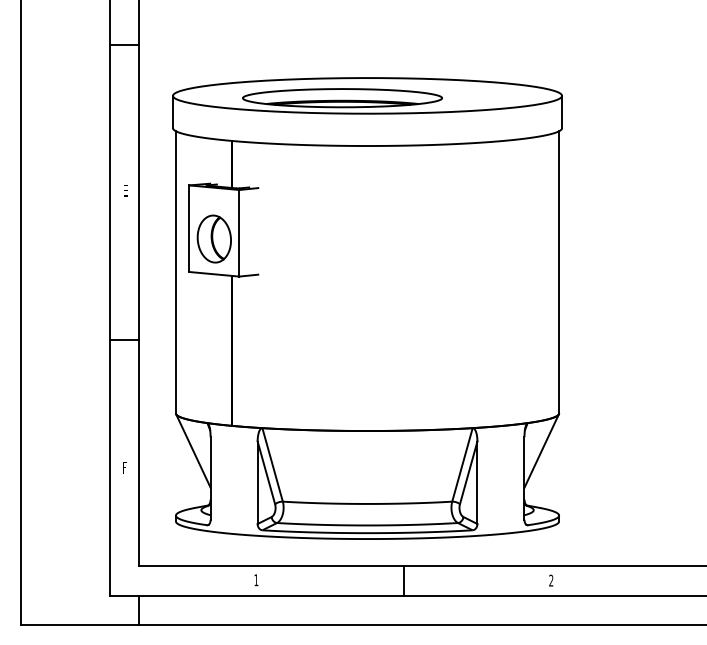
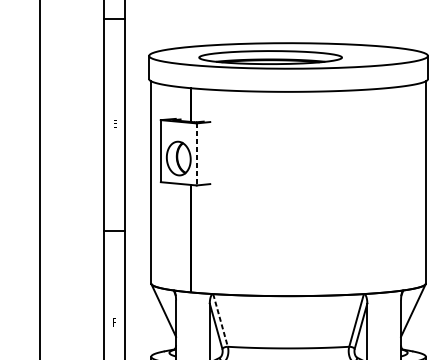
line: (239, 233) -> (196, 154), solid -> dashed
line: (272, 465) -> (220, 320), solid -> dashed

